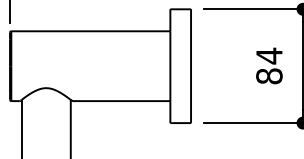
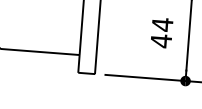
text: (269, 76) -> (161, 41), 84 -> 44

